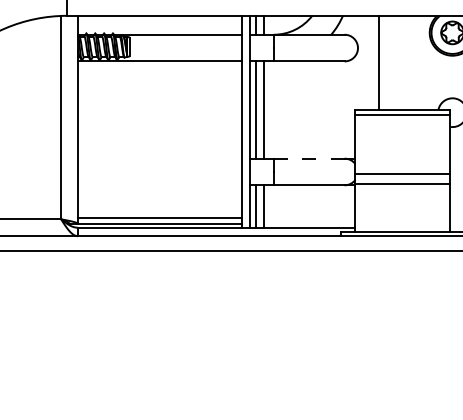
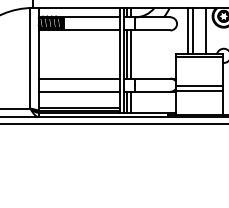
line: (389, 61) -> (192, 30), added
line: (417, 61) -> (206, 30), added
line: (158, 158) -> (78, 78), added
line: (308, 158) -> (152, 78), dashed -> solid
line: (158, 184) -> (78, 91), added

